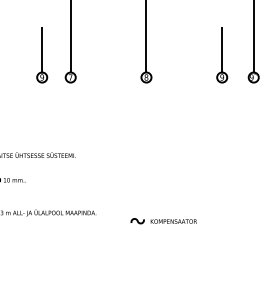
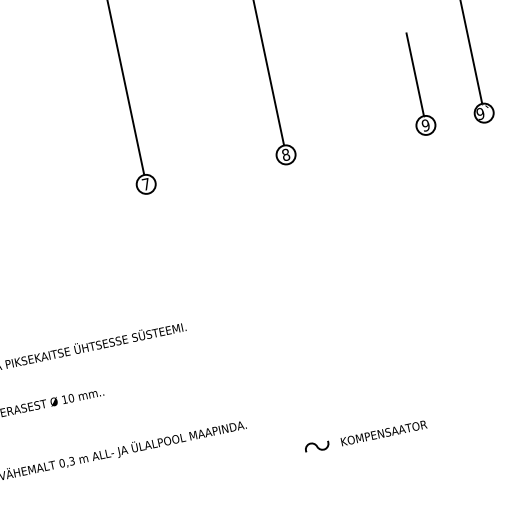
part: (42, 55) -> (85, 154), removed
part: (163, 221) -> (364, 437), moved

